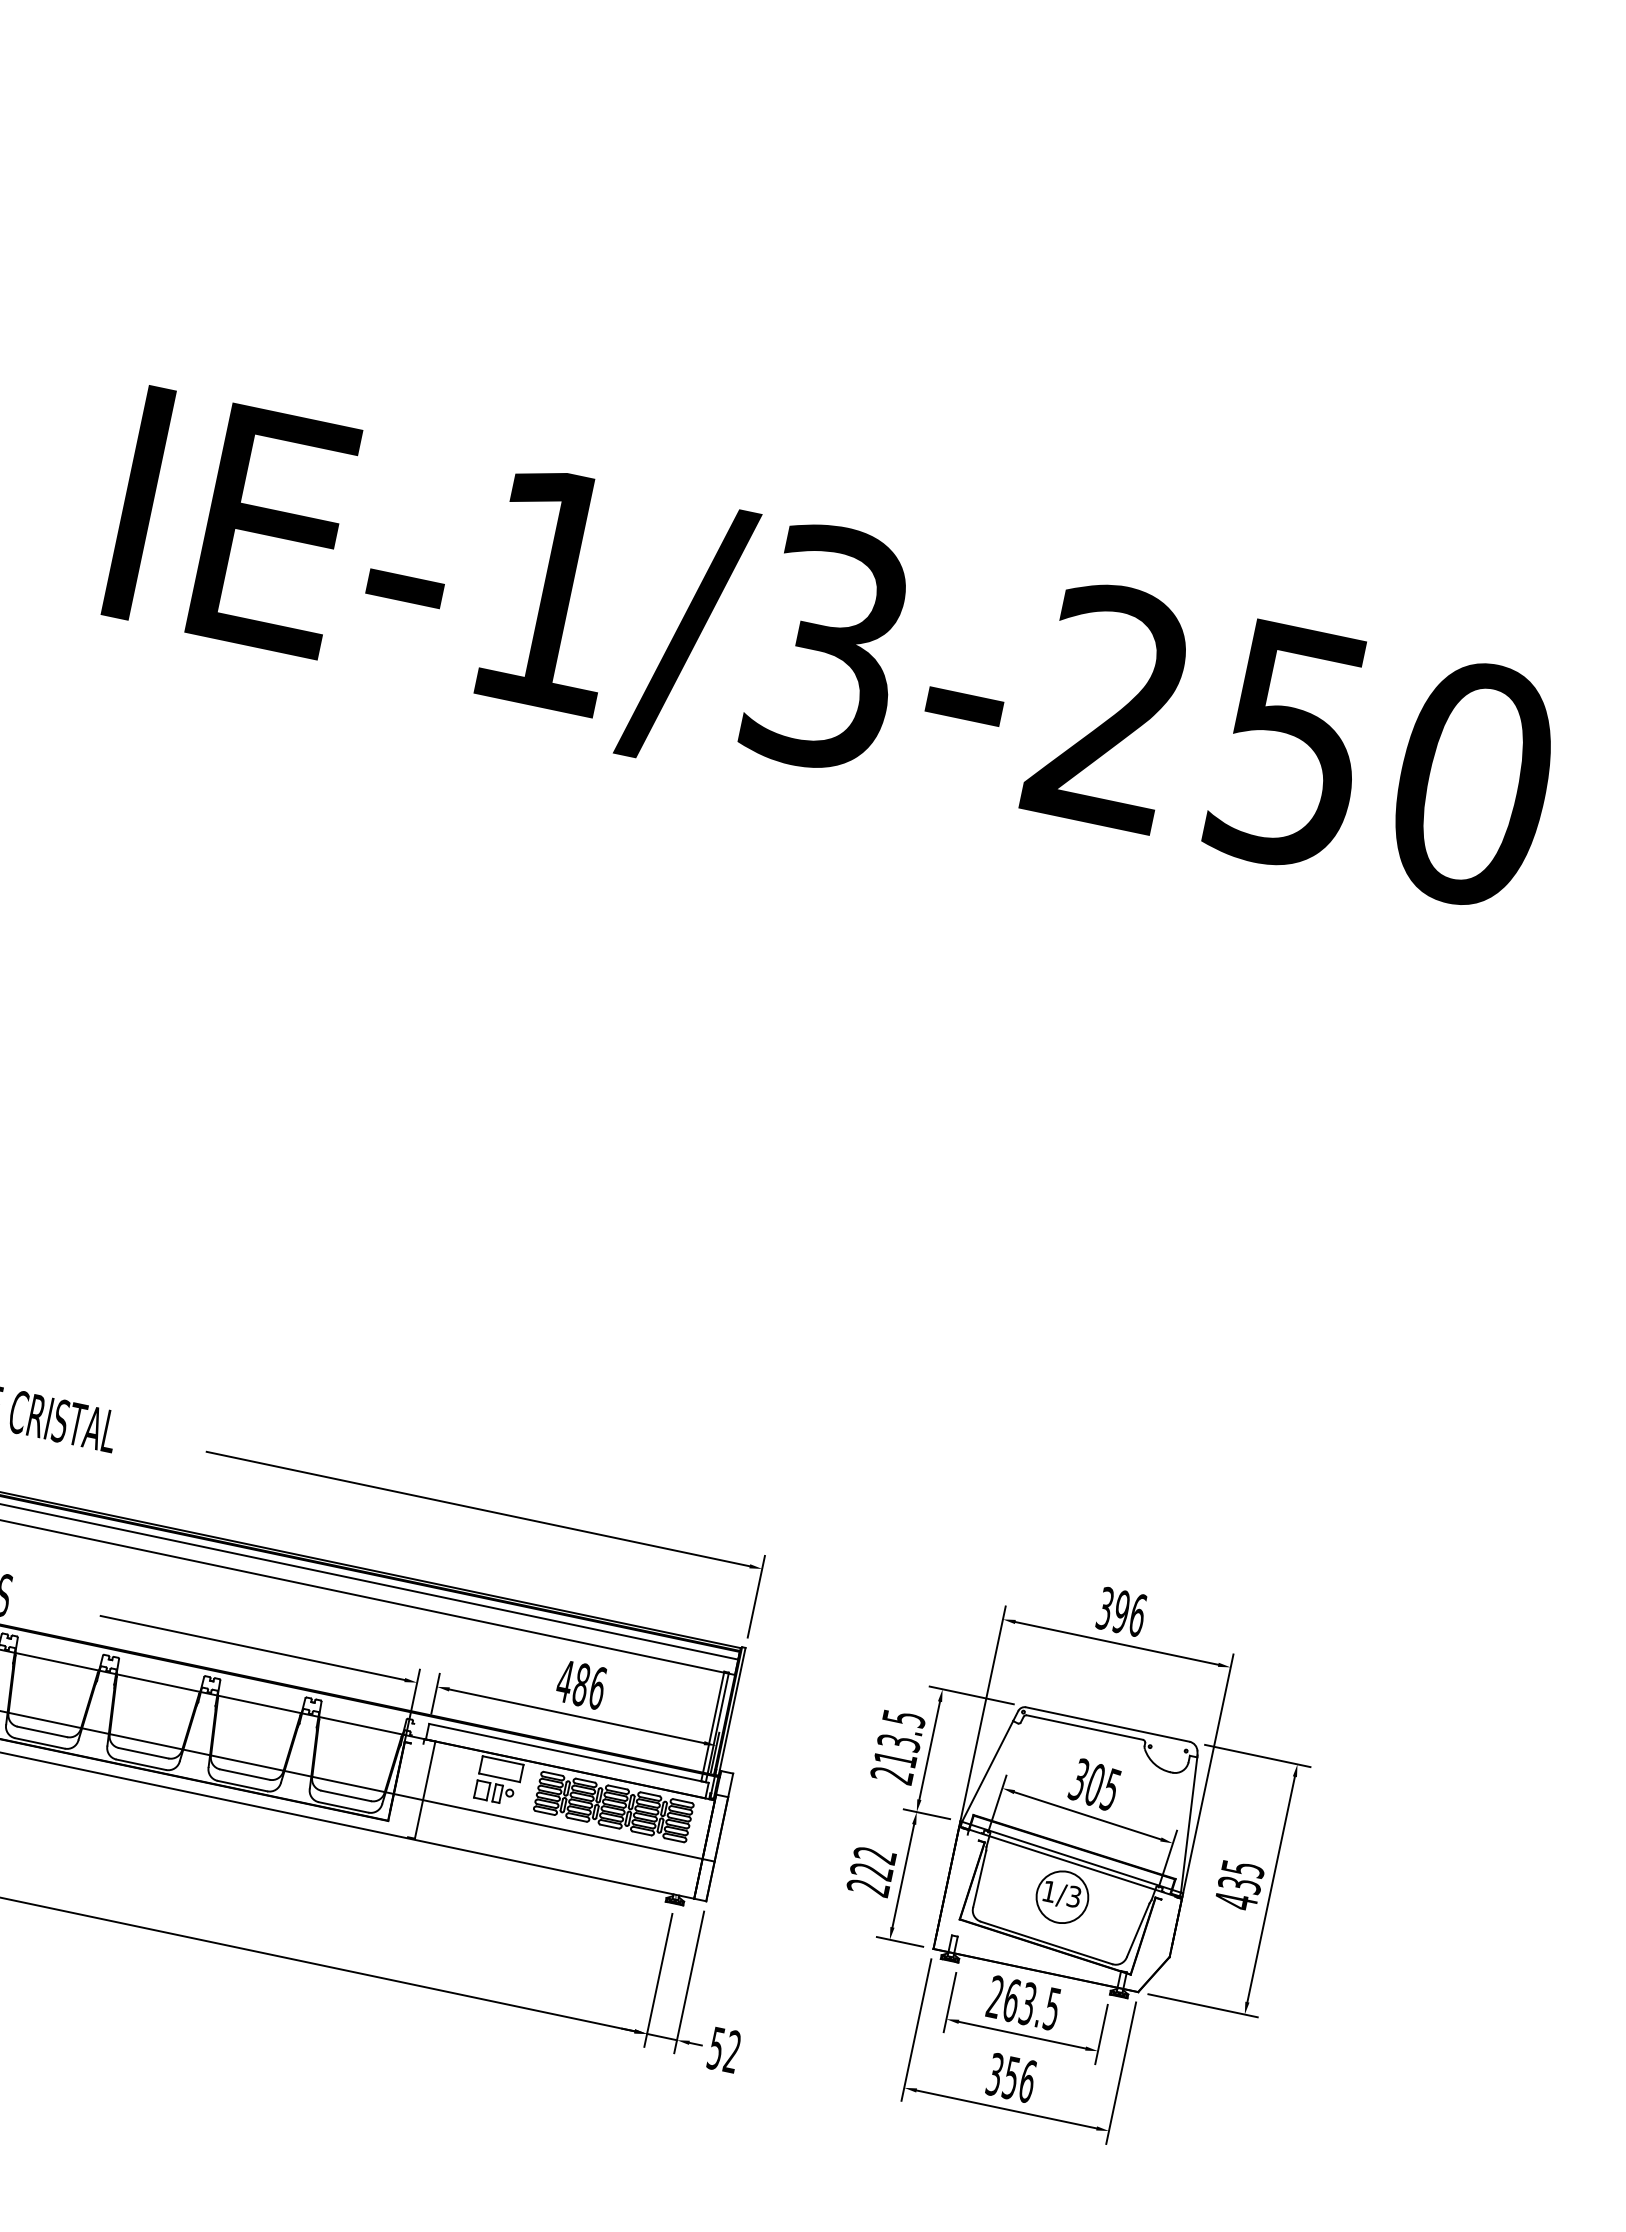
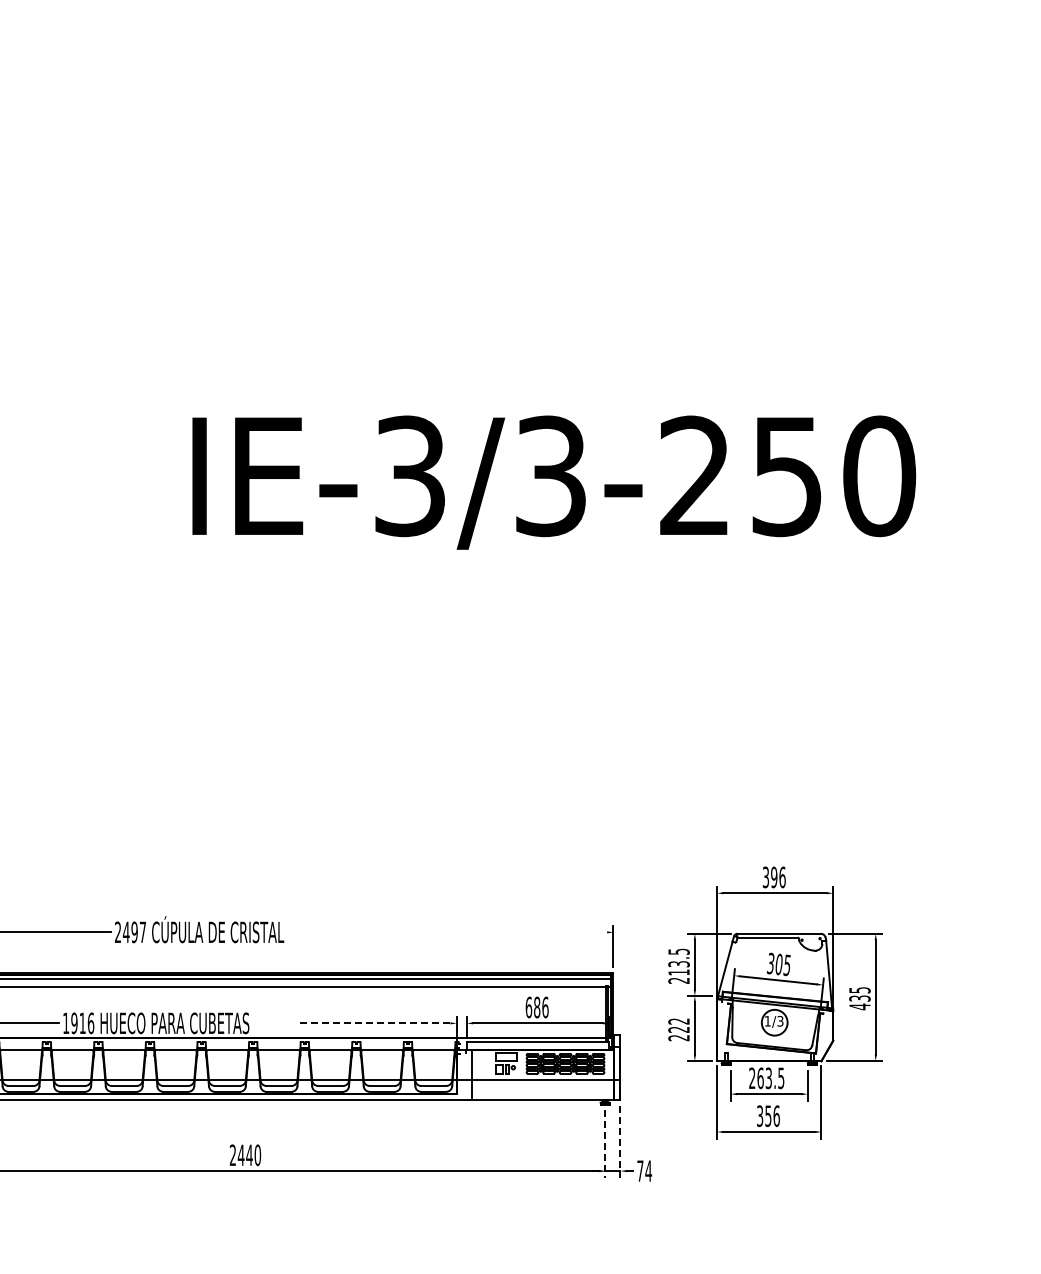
text: (550, 590) -> (409, 476), IE-1/3-250 -> IE-3/3-250
line: (477, 1509) -> (468, 932), removed
line: (251, 1648) -> (372, 1023), solid -> dashed
text: (564, 1681) -> (528, 1007), 486 -> 686
part: (1072, 1857) -> (775, 1002), moved
line: (659, 1979) -> (605, 1143), solid -> dashed
line: (689, 1984) -> (620, 1142), solid -> dashed
text: (724, 2048) -> (644, 1170), 52 -> 74

